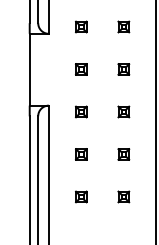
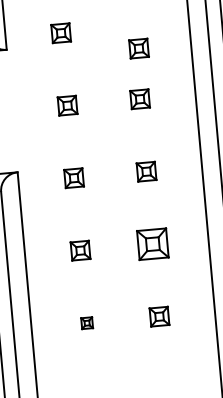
part: (123, 26) -> (138, 47), moved
part: (123, 154) -> (152, 244), size x1.6
part: (81, 196) -> (87, 322), size x0.6

